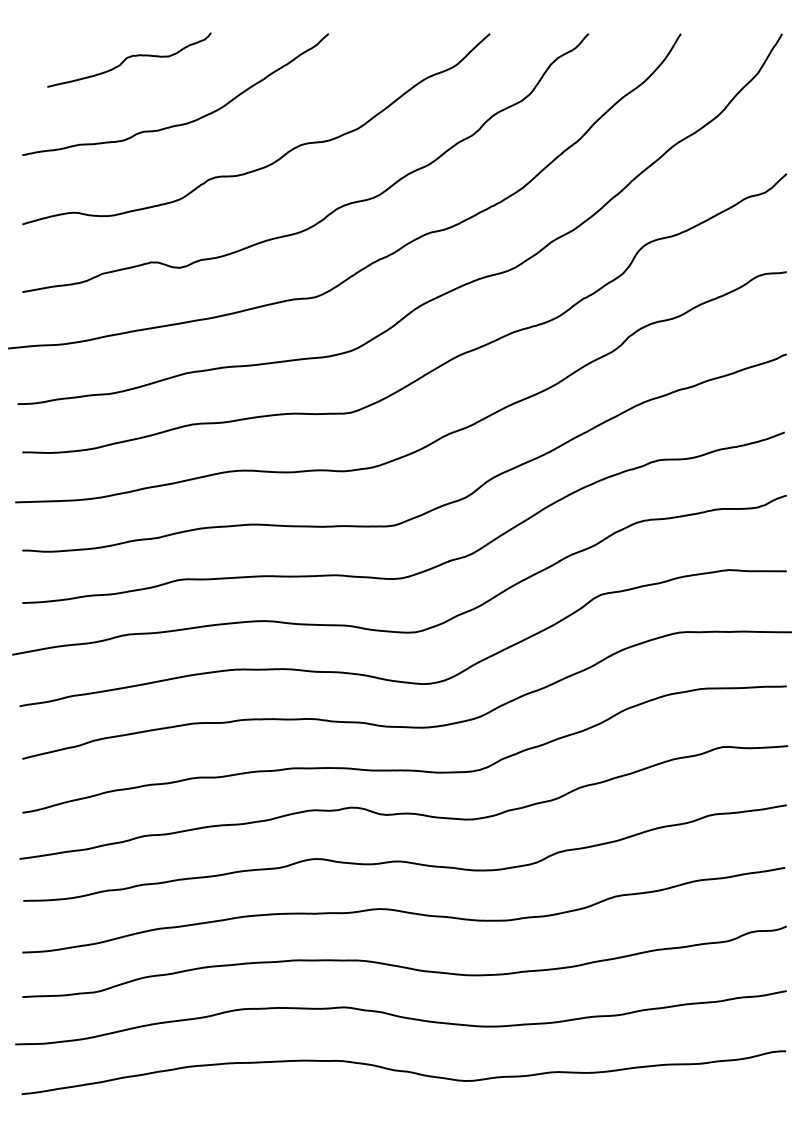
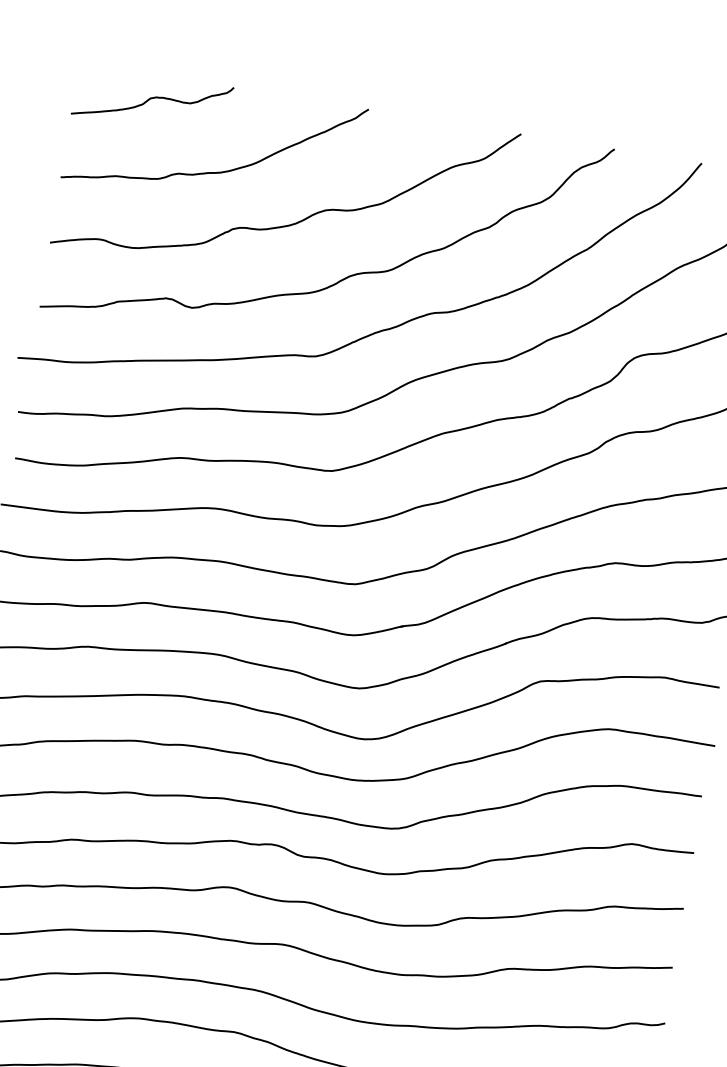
curve: (128, 58) -> (151, 99), moved

